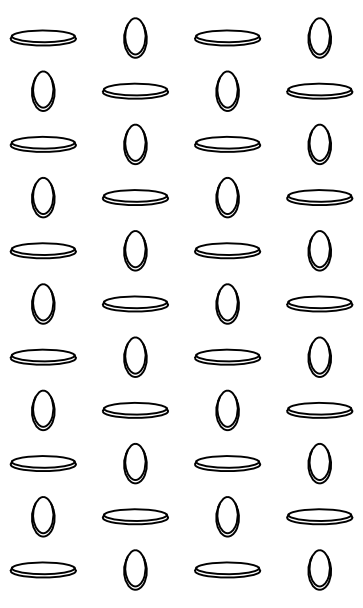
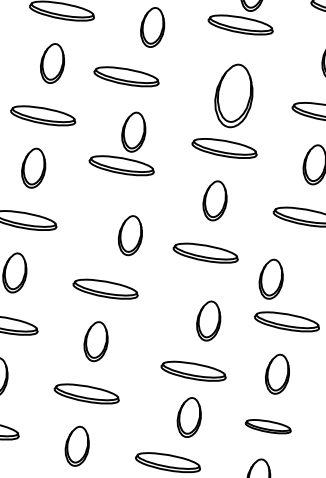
part: (227, 143) -> (240, 24), moved
part: (135, 197) -> (126, 76), moved
part: (227, 197) -> (234, 96), size x1.6
part: (134, 303) -> (121, 165), moved
part: (135, 356) -> (130, 234), moved
part: (319, 356) -> (271, 278), moved
part: (227, 410) -> (208, 321), moved
part: (227, 463) -> (193, 371), moved
part: (227, 516) -> (189, 417), moved
part: (319, 516) -> (268, 426), size x0.7

